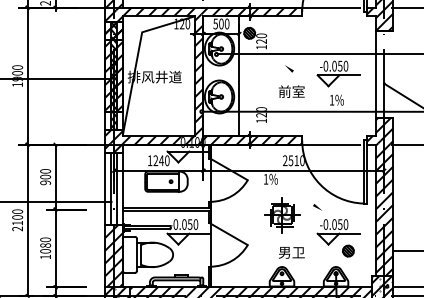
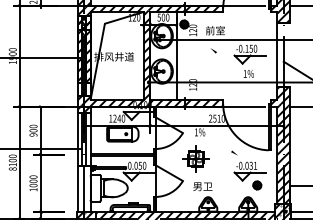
text: (334, 65) -> (247, 48), -0.050 -> -0.150
text: (291, 91) -> (215, 30), moved
part: (282, 215) -> (196, 159), moved
text: (343, 224) -> (253, 165), -0.050 -> -0.031
text: (17, 228) -> (12, 168), 2100 -> 8100
text: (45, 245) -> (33, 181), 1080 -> 1000
text: (291, 252) -> (202, 186), moved
hatch: (113, 255) -> (83, 188), removed

